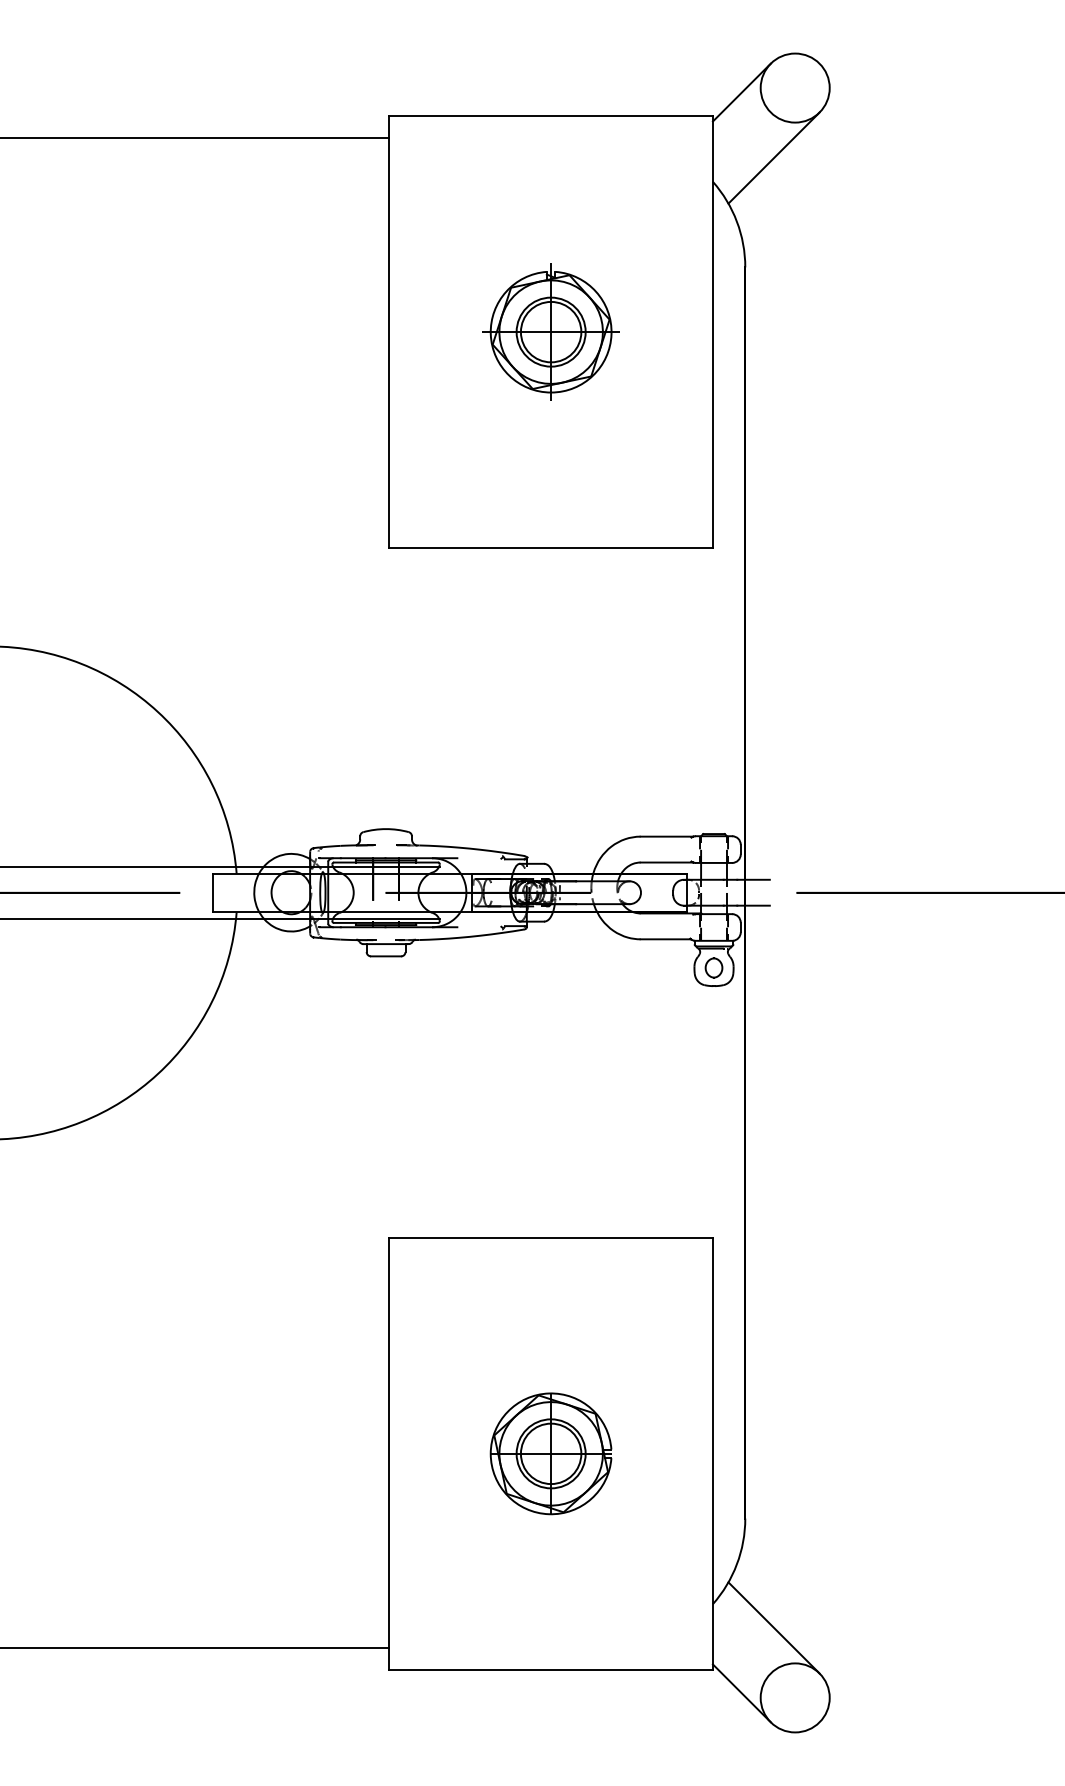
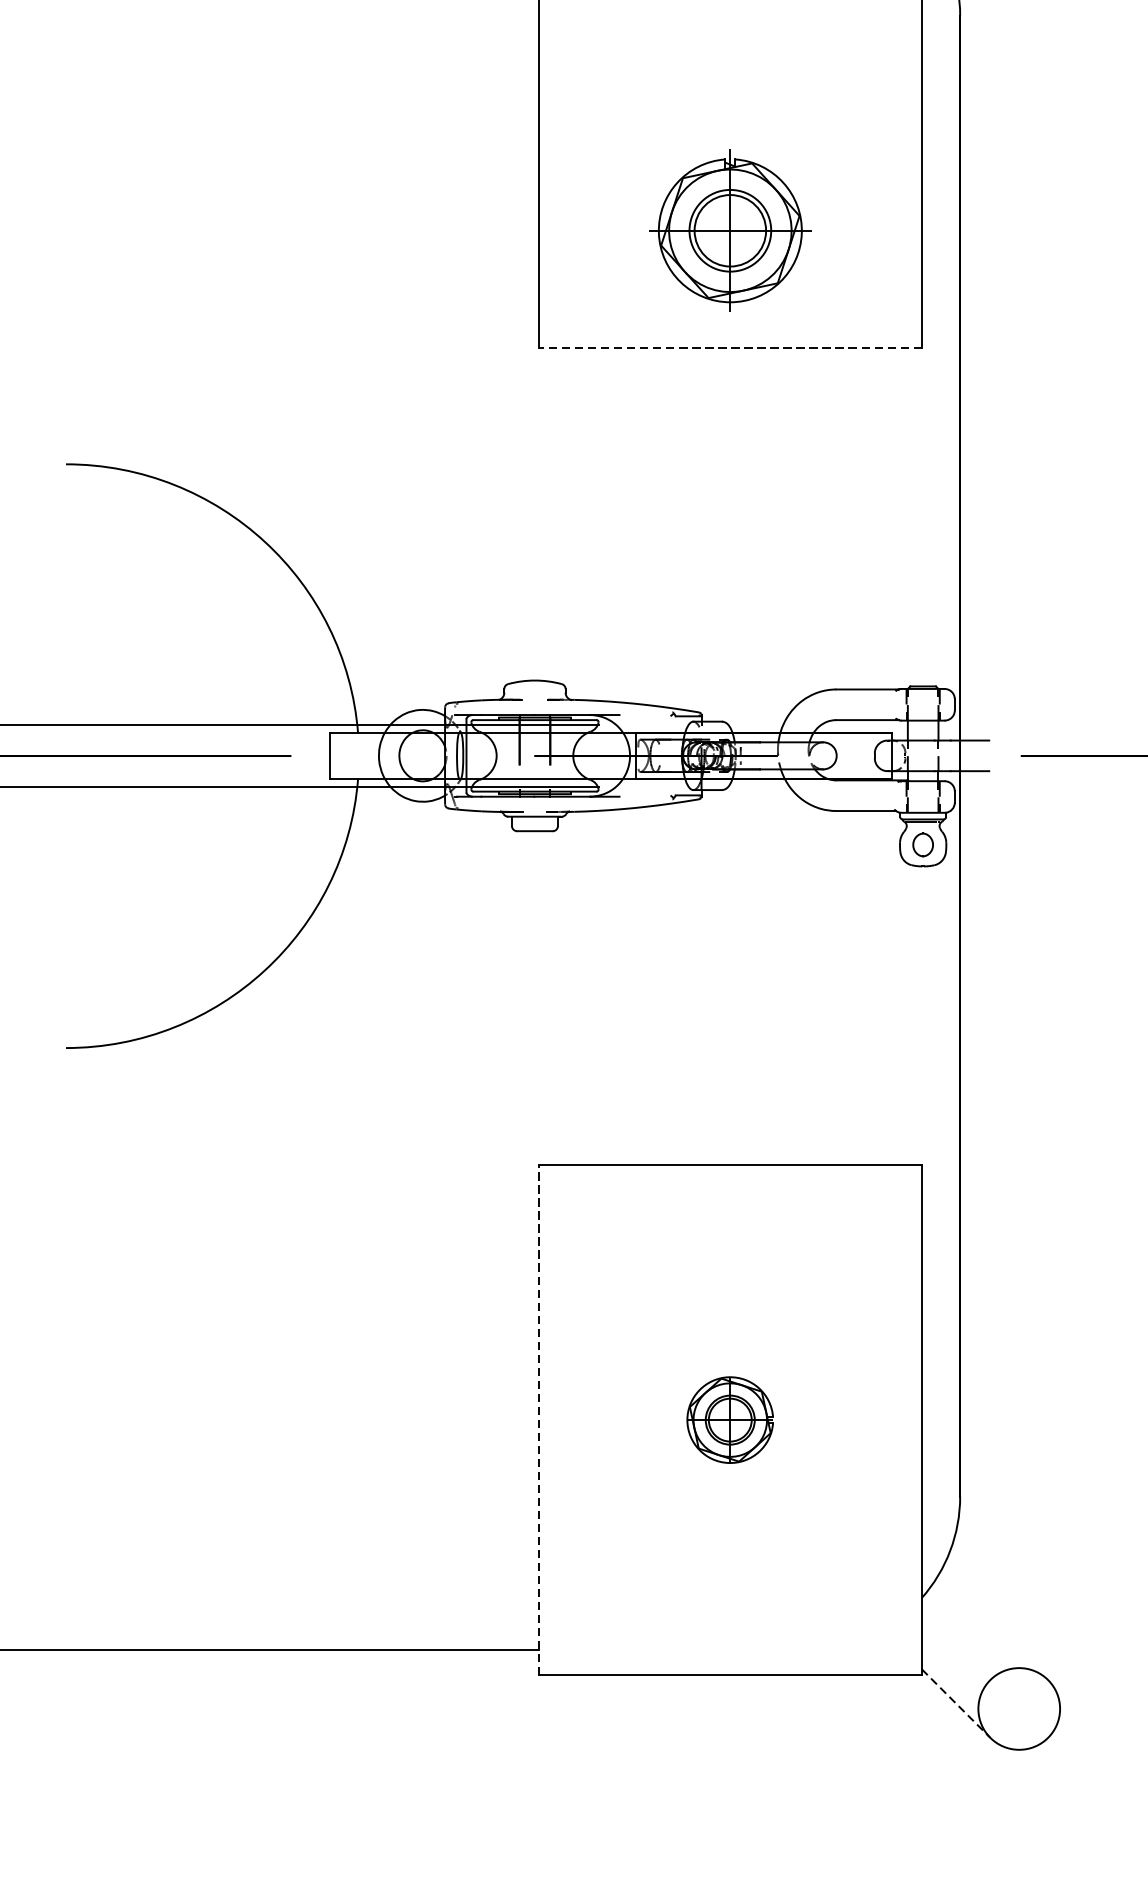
part: (550, 331) -> (729, 230), moved
line: (551, 547) -> (730, 347), solid -> dashed
line: (389, 1453) -> (539, 1419), solid -> dashed
part: (550, 1453) -> (729, 1419), size x0.6
line: (773, 1627) -> (993, 1625), removed
line: (741, 1693) -> (955, 1703), solid -> dashed

